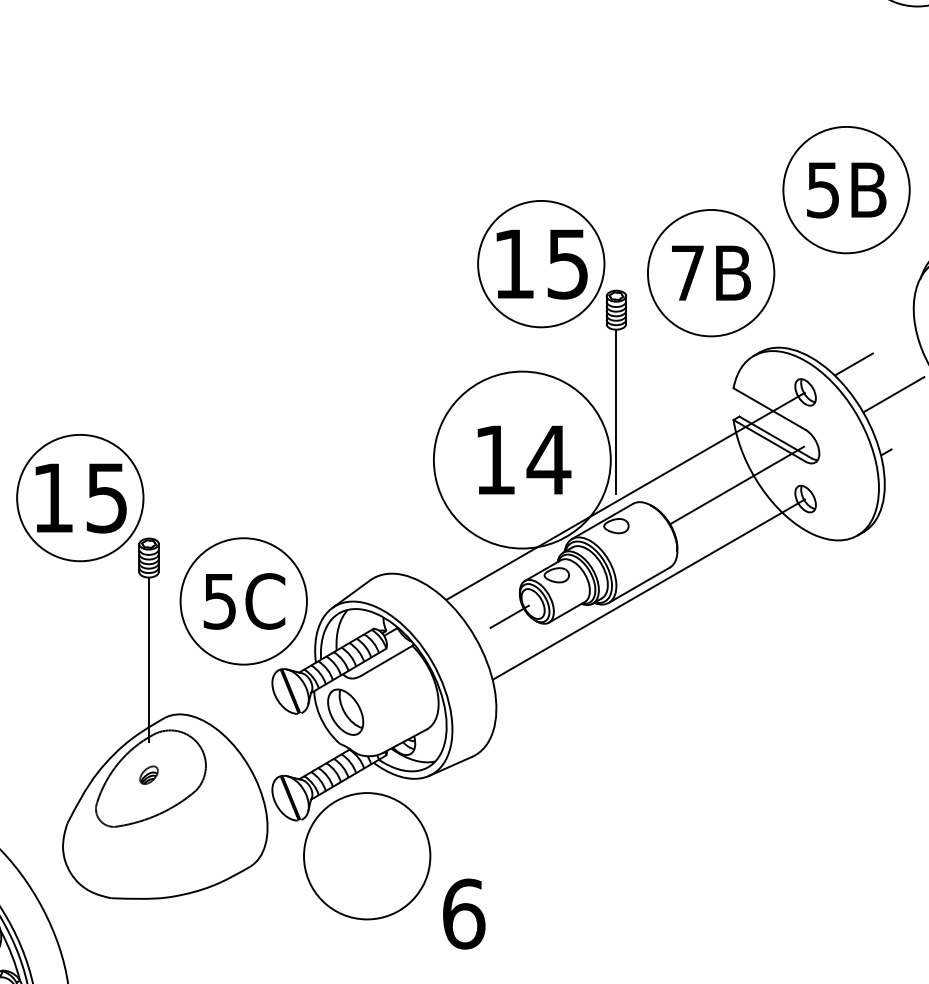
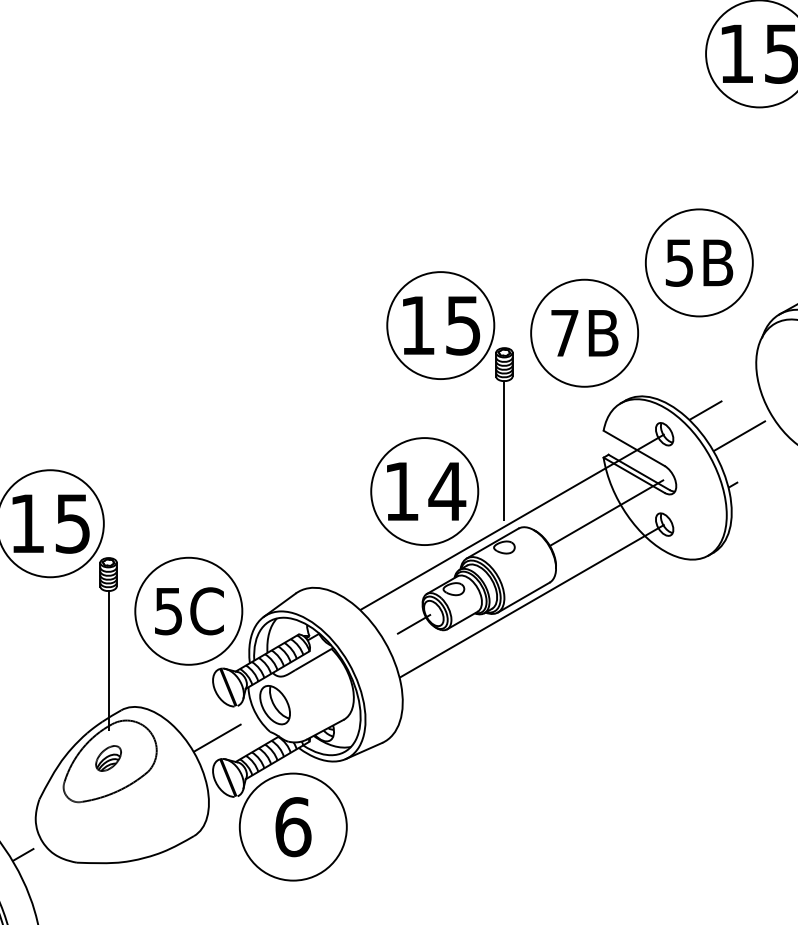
circle: (522, 459) -> (424, 491), size x0.71
line: (277, 750) -> (217, 737), added
part: (148, 775) -> (108, 758), size x1.67
line: (48, 888) -> (23, 854), added
text: (464, 914) -> (293, 827), moved

